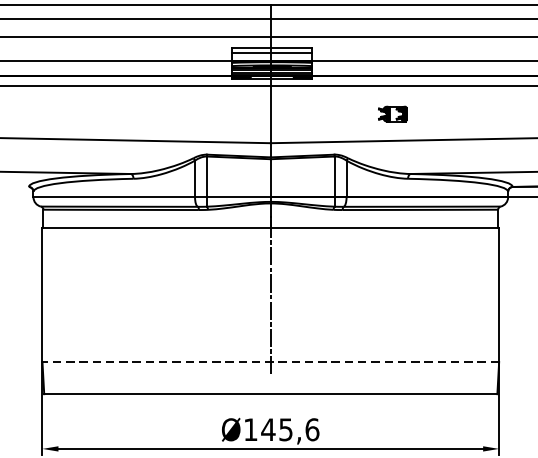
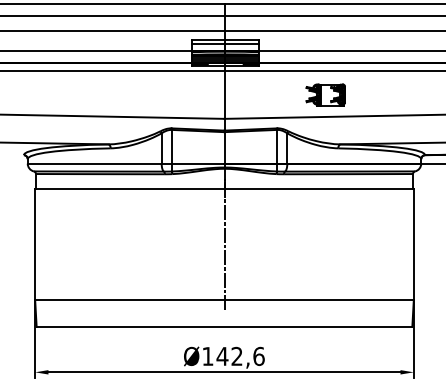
part: (392, 113) -> (325, 94), size x1.67
line: (270, 362) -> (224, 300), dashed -> solid
text: (285, 429) -> (236, 356), Ø145,6 -> Ø142,6

